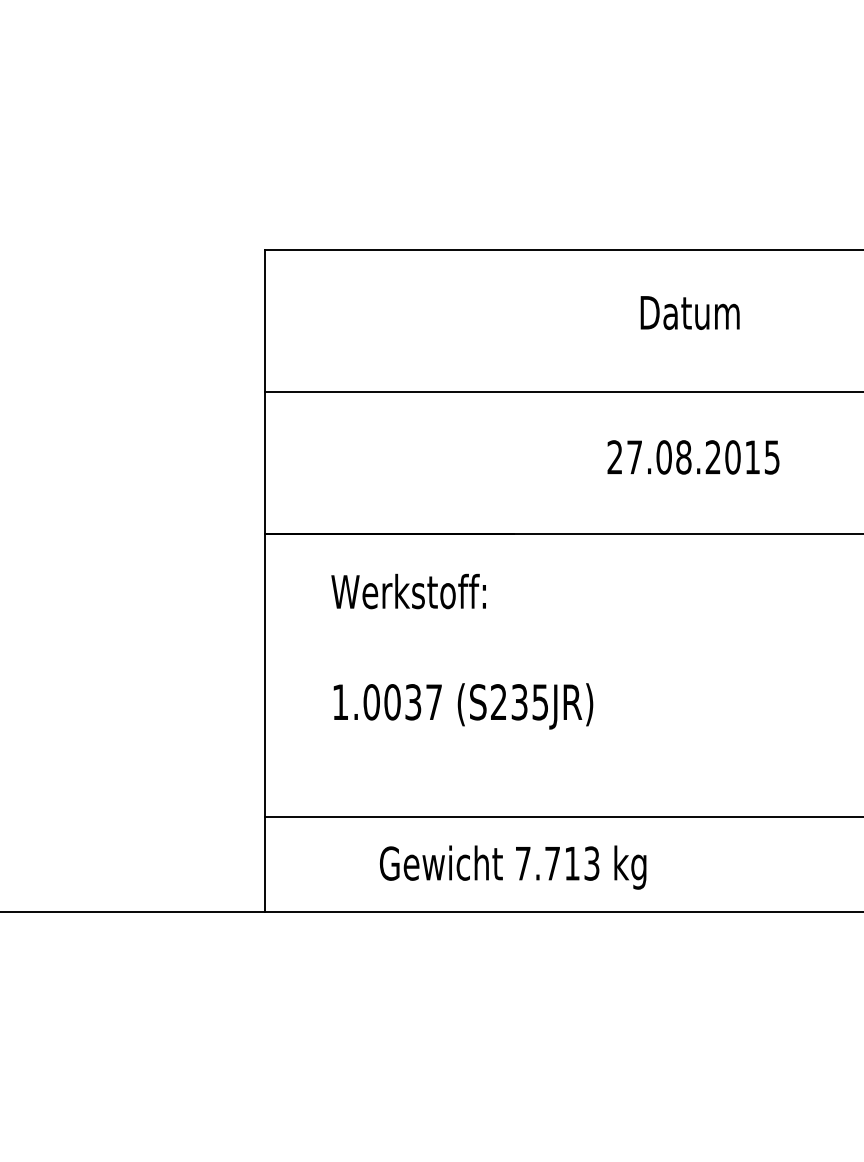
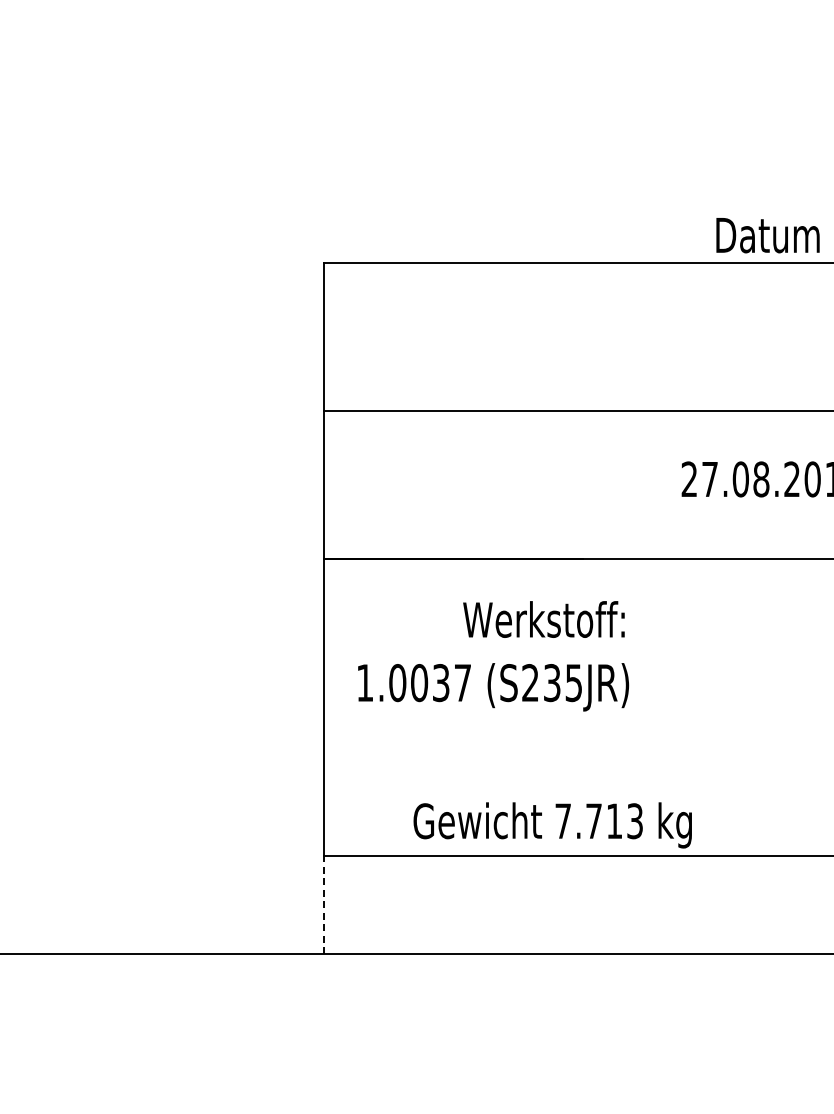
text: (689, 312) -> (767, 235), moved
text: (408, 591) -> (543, 619), moved
text: (463, 706) -> (493, 687), moved
line: (264, 864) -> (323, 904), solid -> dashed
text: (513, 867) -> (553, 825), moved

